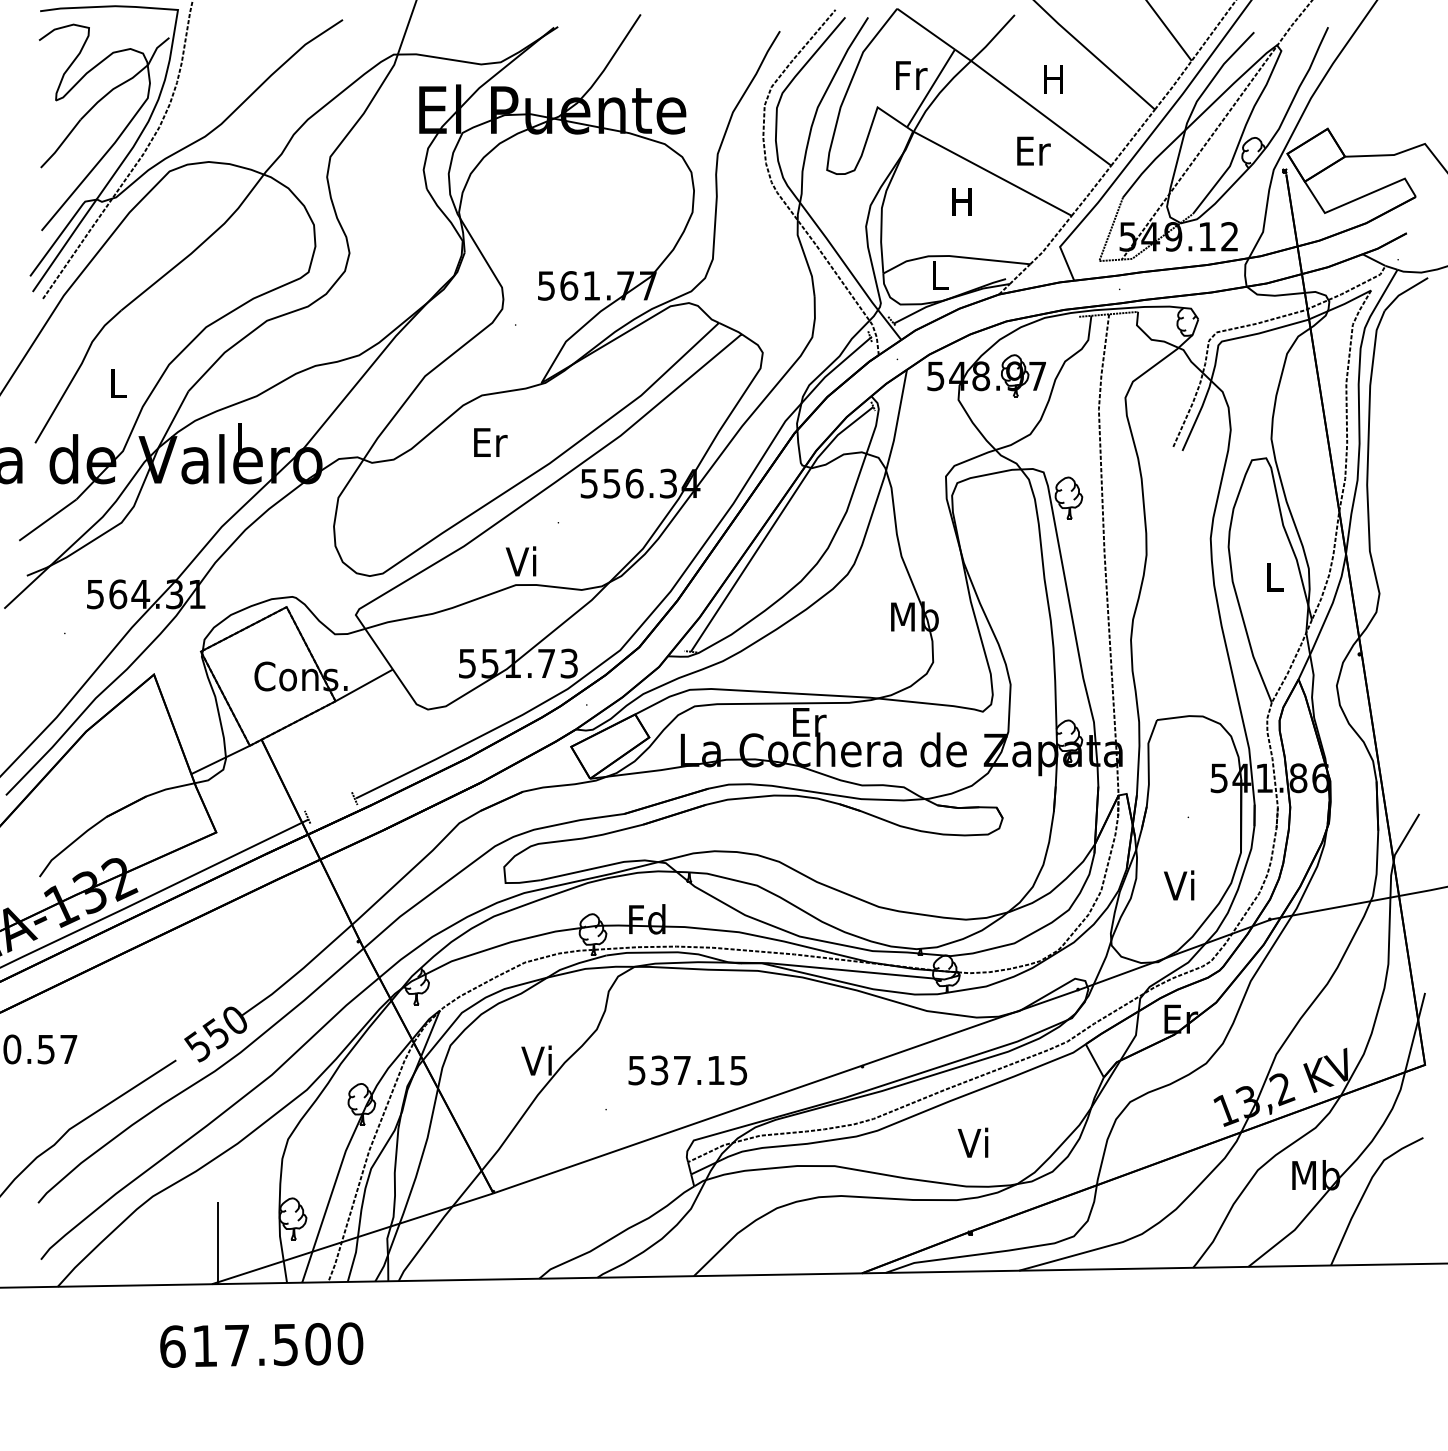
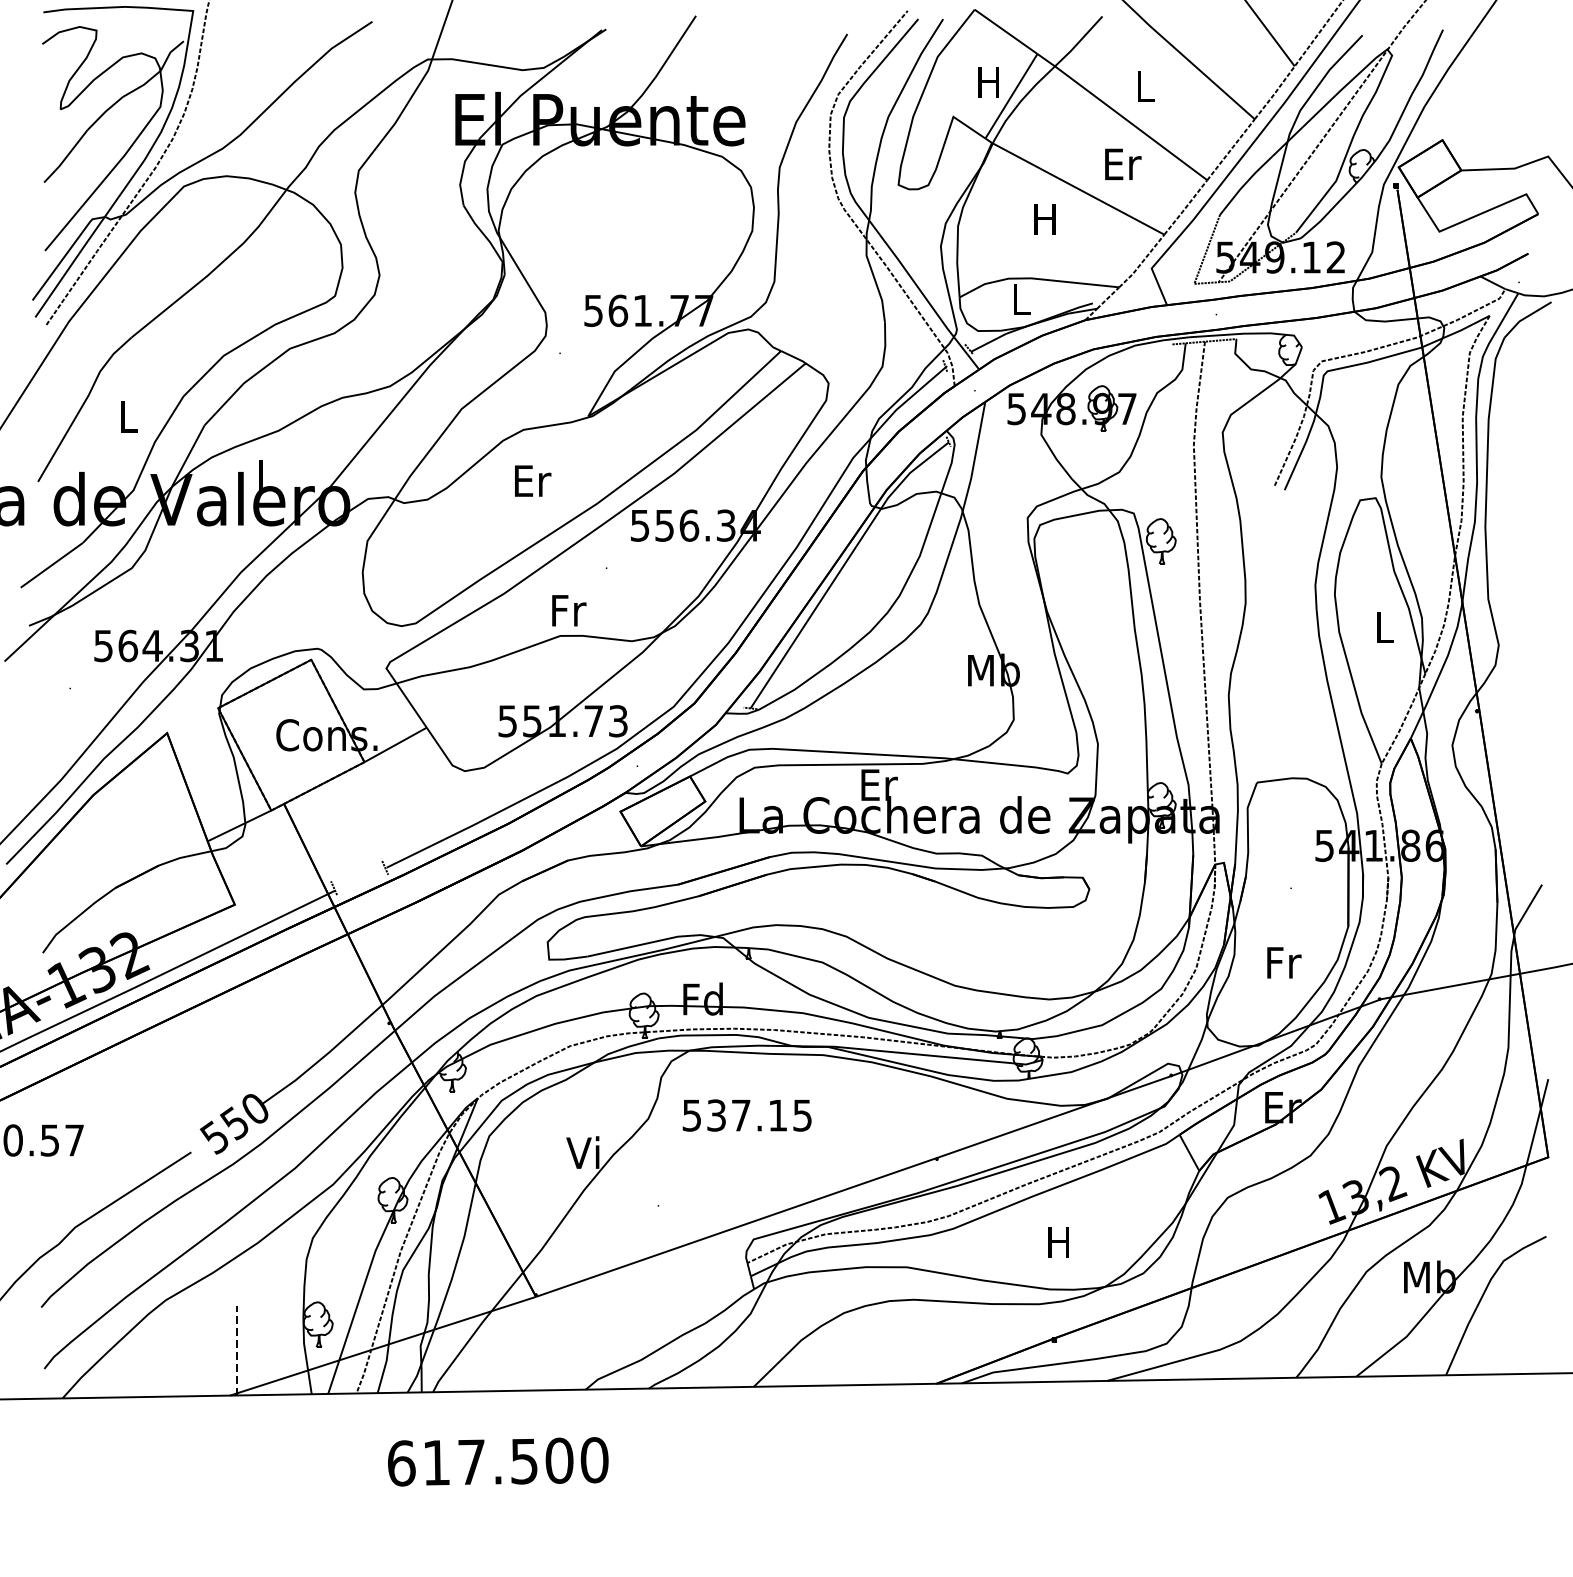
text: (911, 75) -> (990, 82), Fr -> H
text: (1053, 79) -> (1144, 86), H -> L
text: (522, 561) -> (567, 610), Vi -> Fr
text: (1180, 885) -> (1282, 962), Vi -> Fr
text: (687, 1070) -> (746, 1115), moved
text: (972, 1142) -> (1056, 1241), Vi -> H
line: (218, 1242) -> (237, 1350), solid -> dashed
text: (261, 1344) -> (498, 1461), moved

